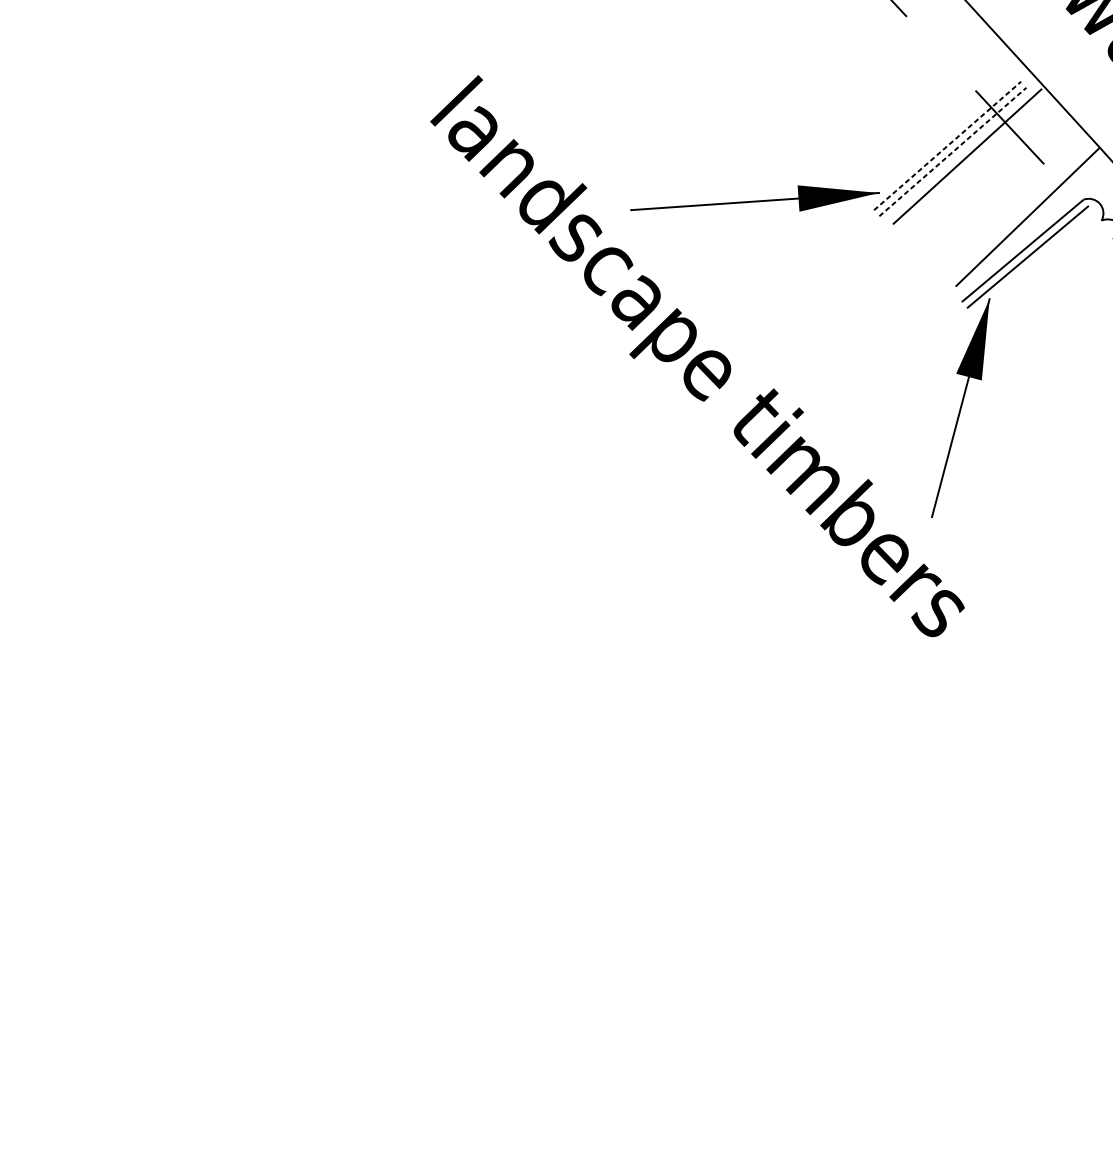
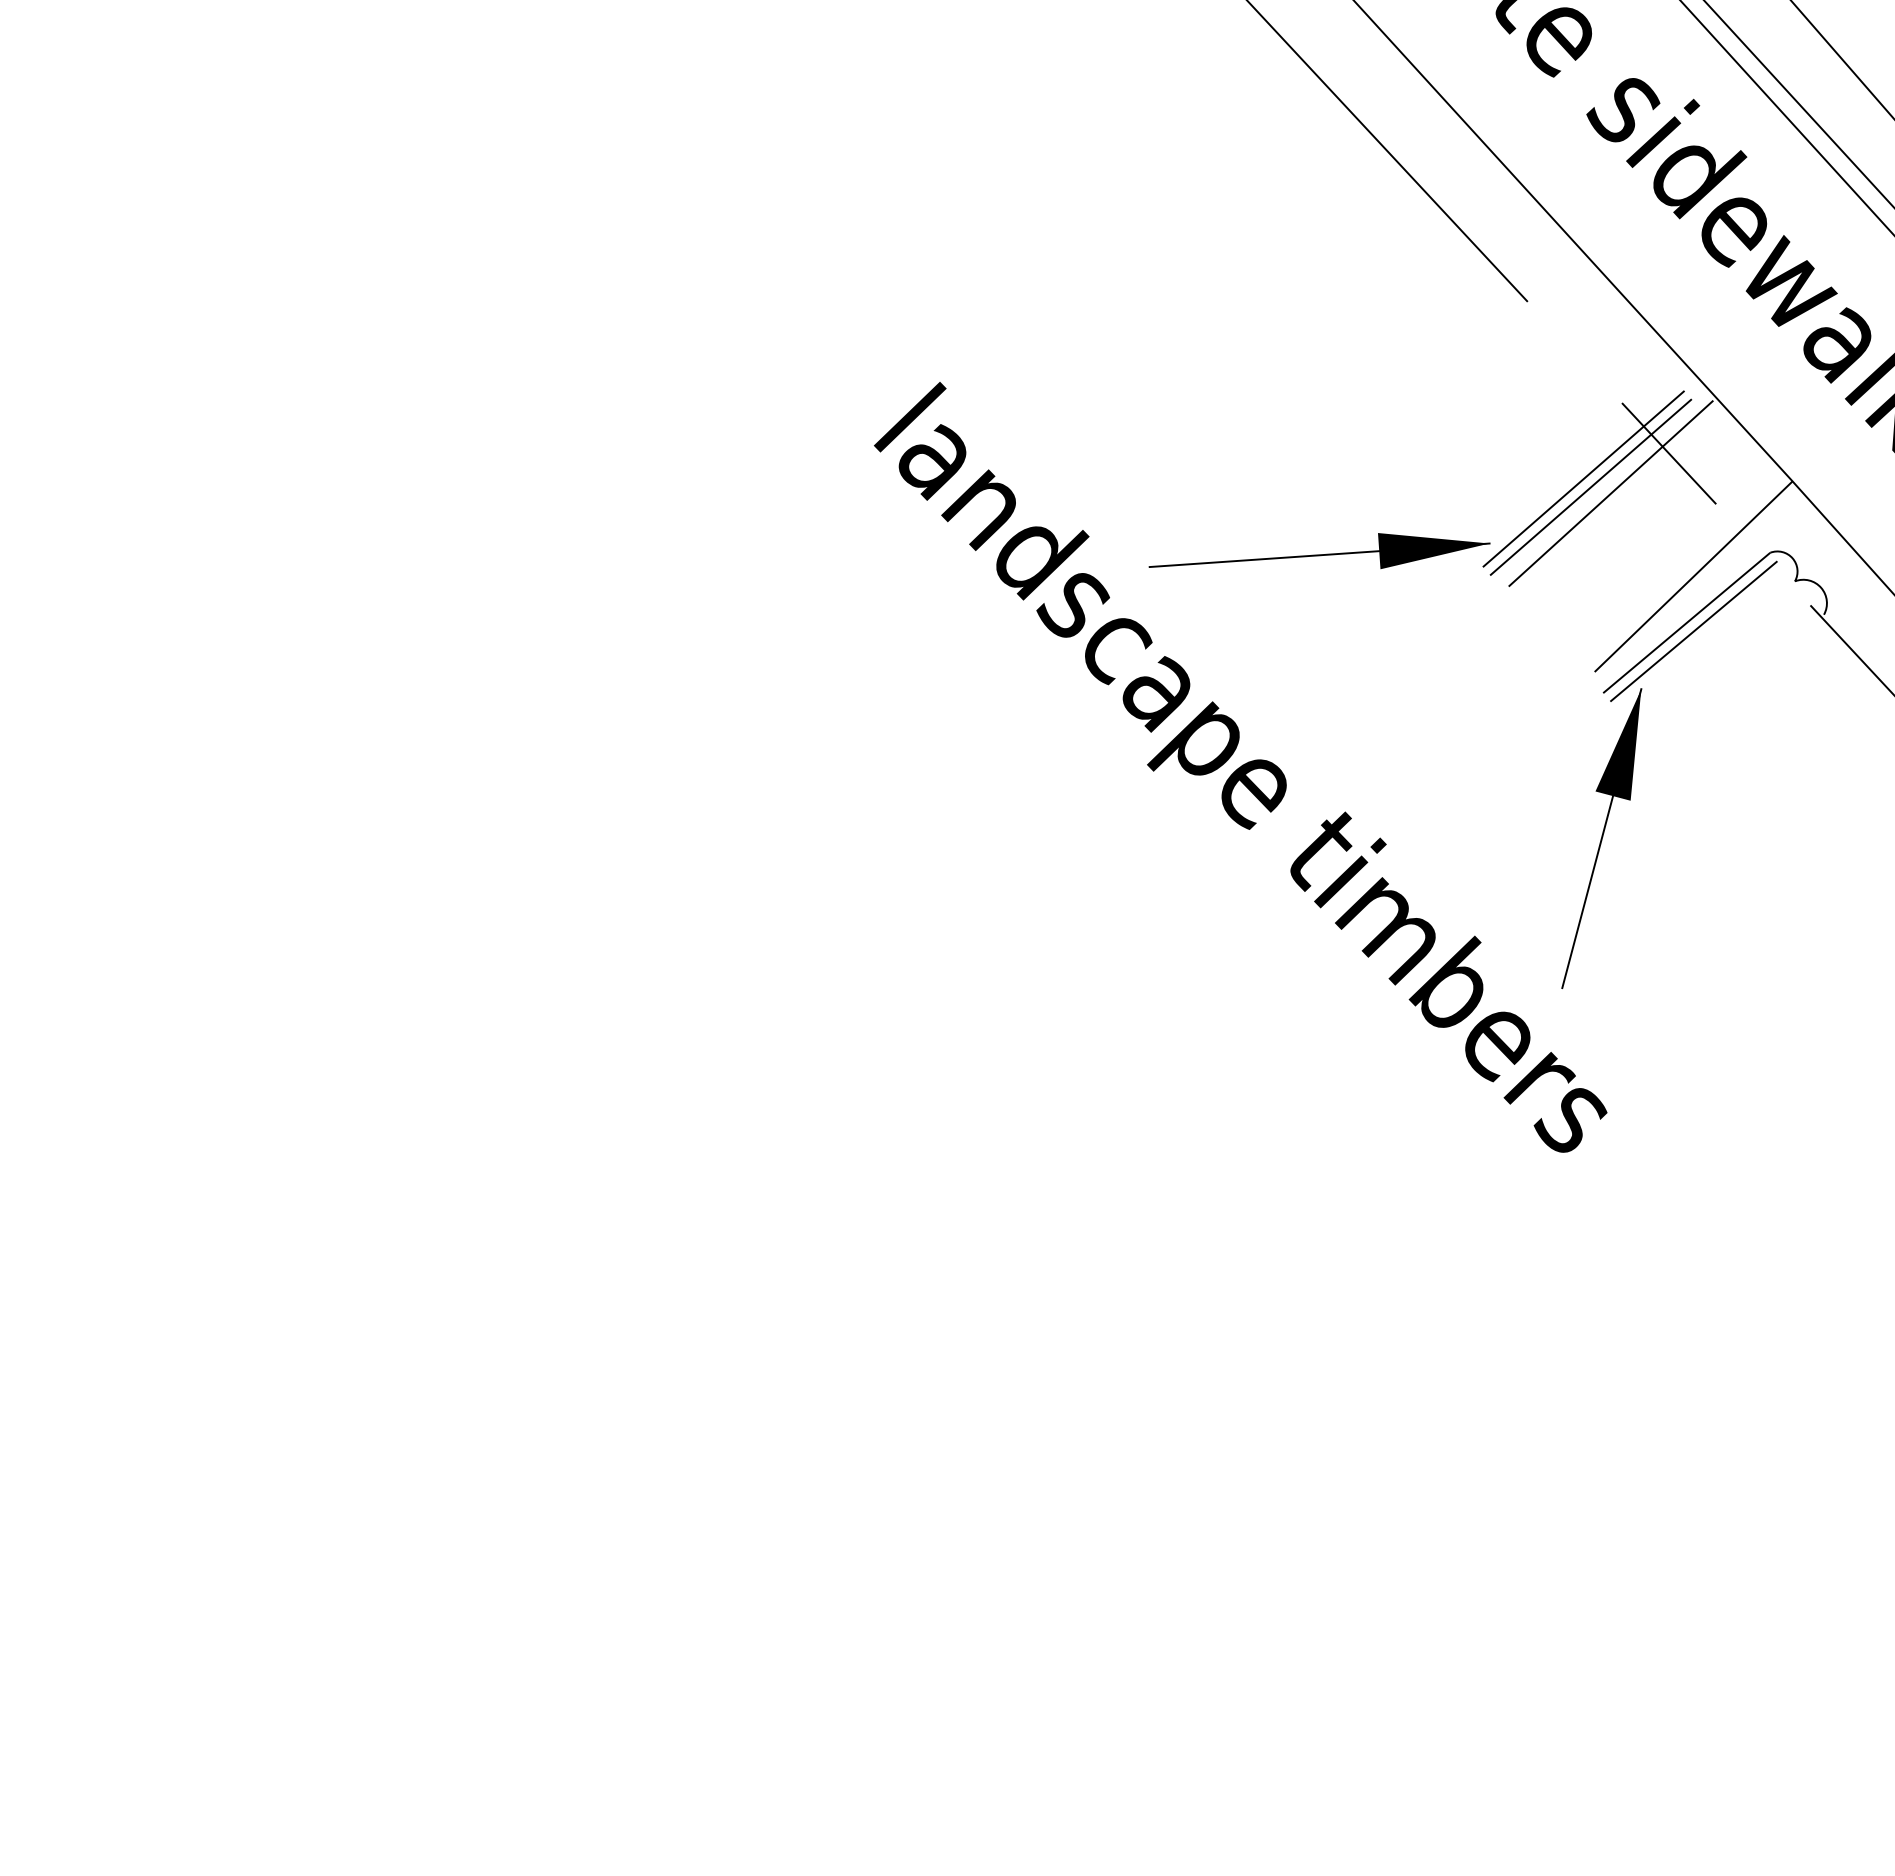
line: (947, 146) -> (1583, 479), dashed -> solid
line: (952, 152) -> (1590, 487), dashed -> solid

